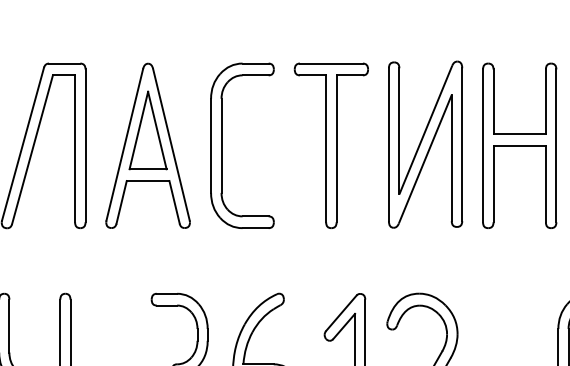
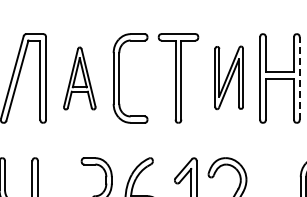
part: (424, 144) -> (228, 77), size x0.7
part: (147, 145) -> (79, 78), size x0.7
line: (555, 145) -> (299, 78), solid -> dashed

